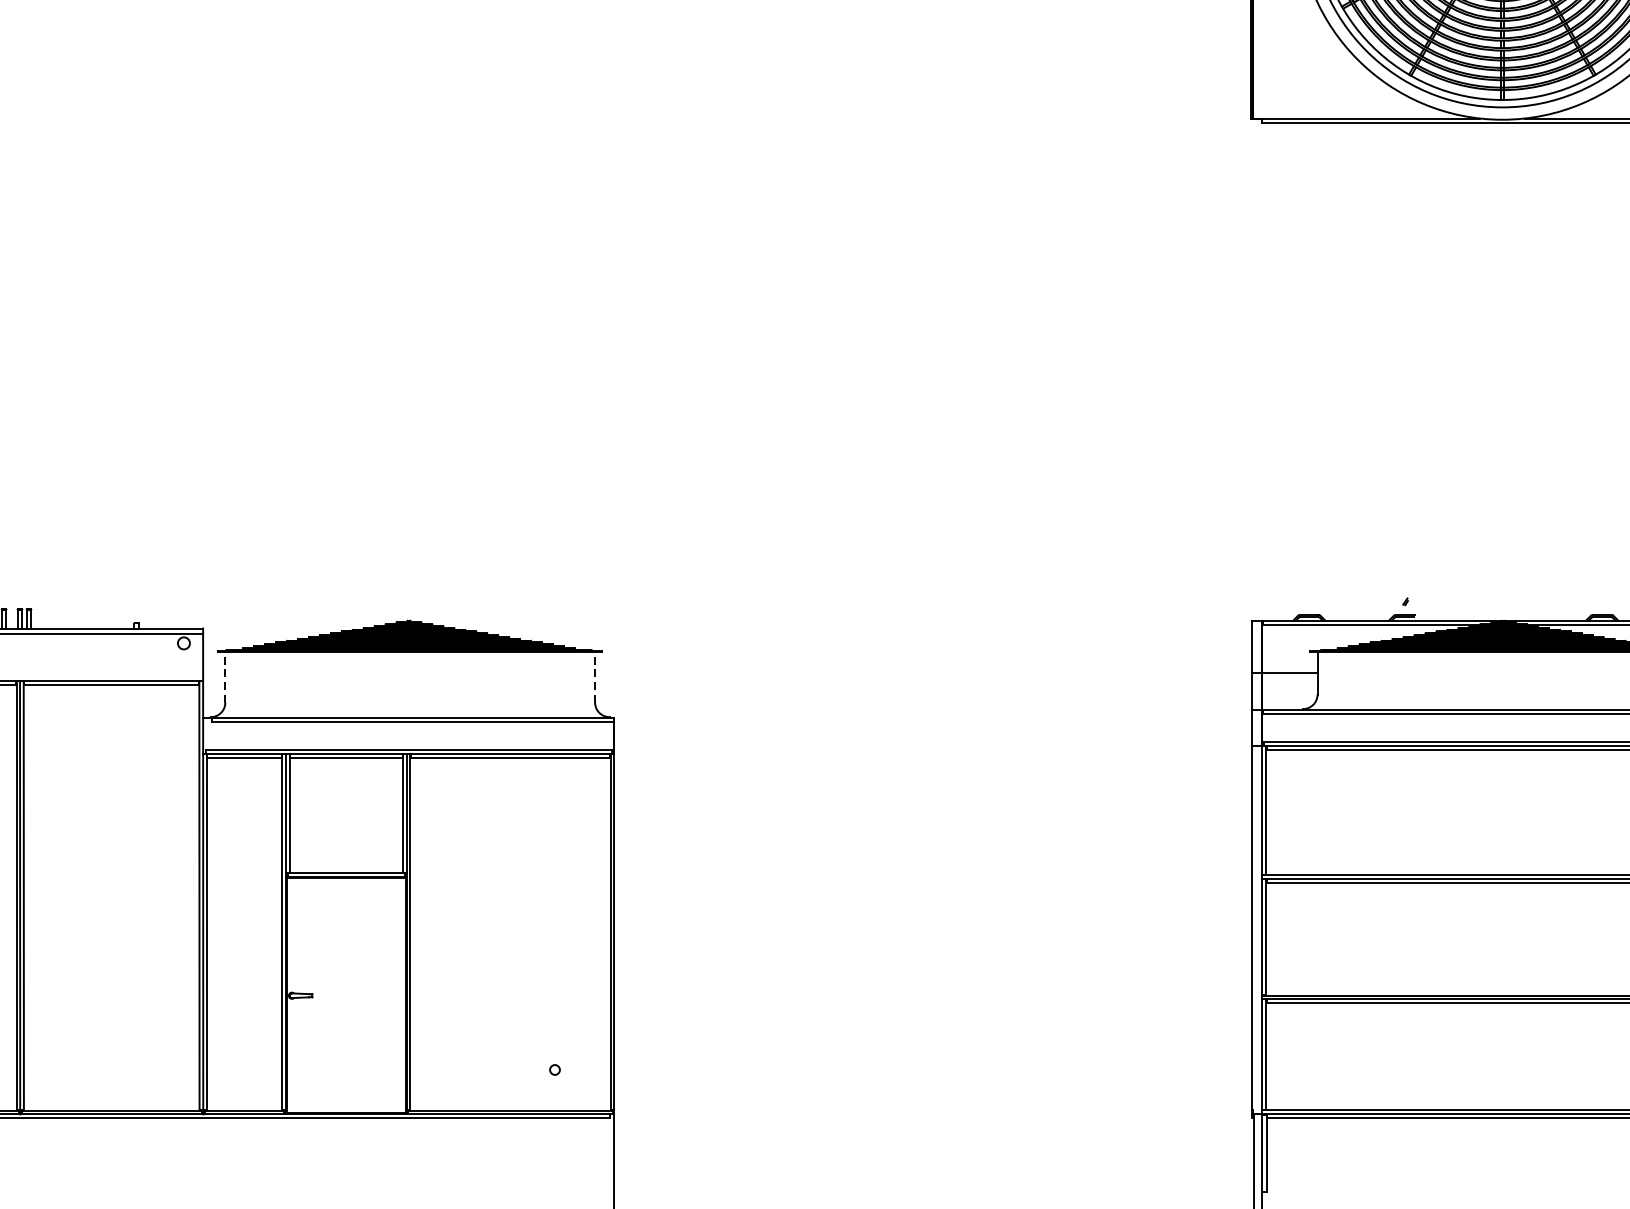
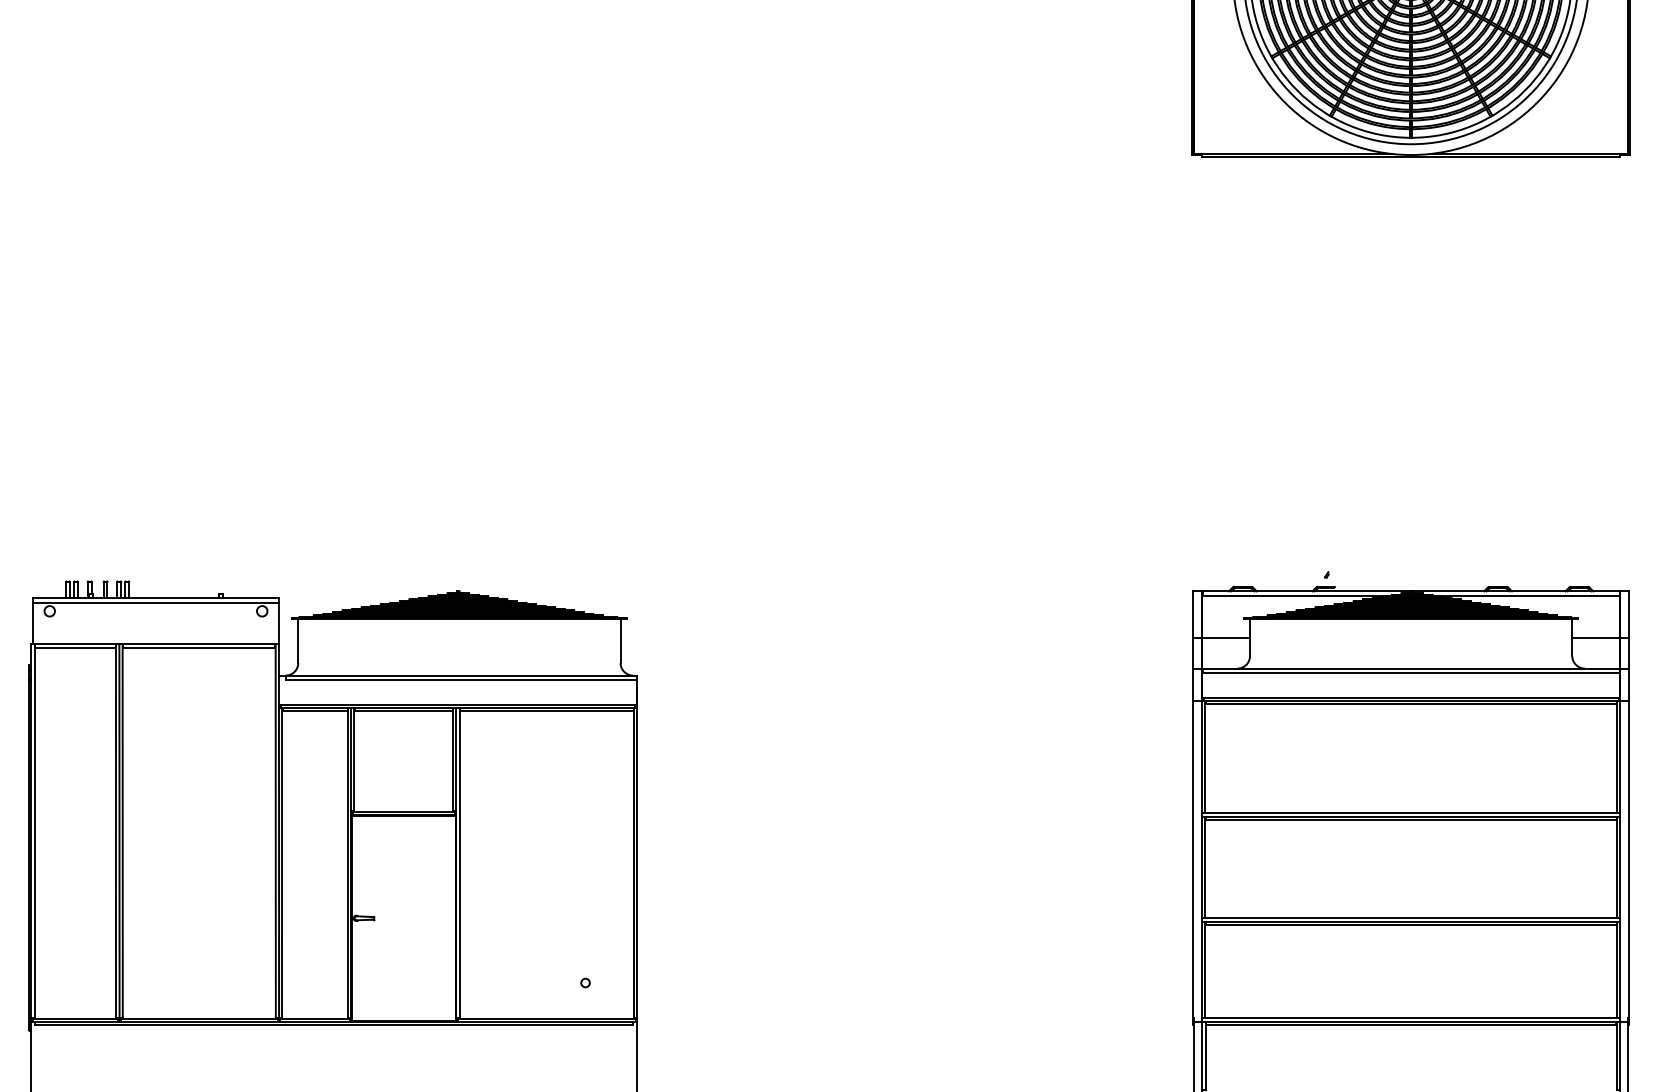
line: (225, 676) -> (298, 640), dashed -> solid
line: (595, 676) -> (620, 640), dashed -> solid

